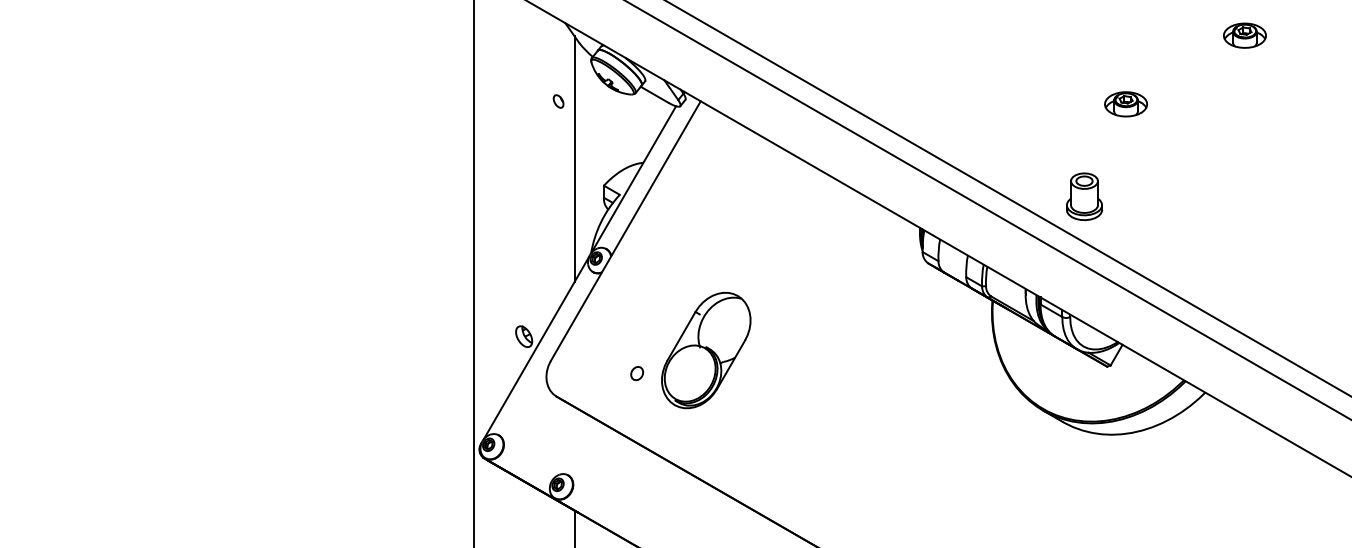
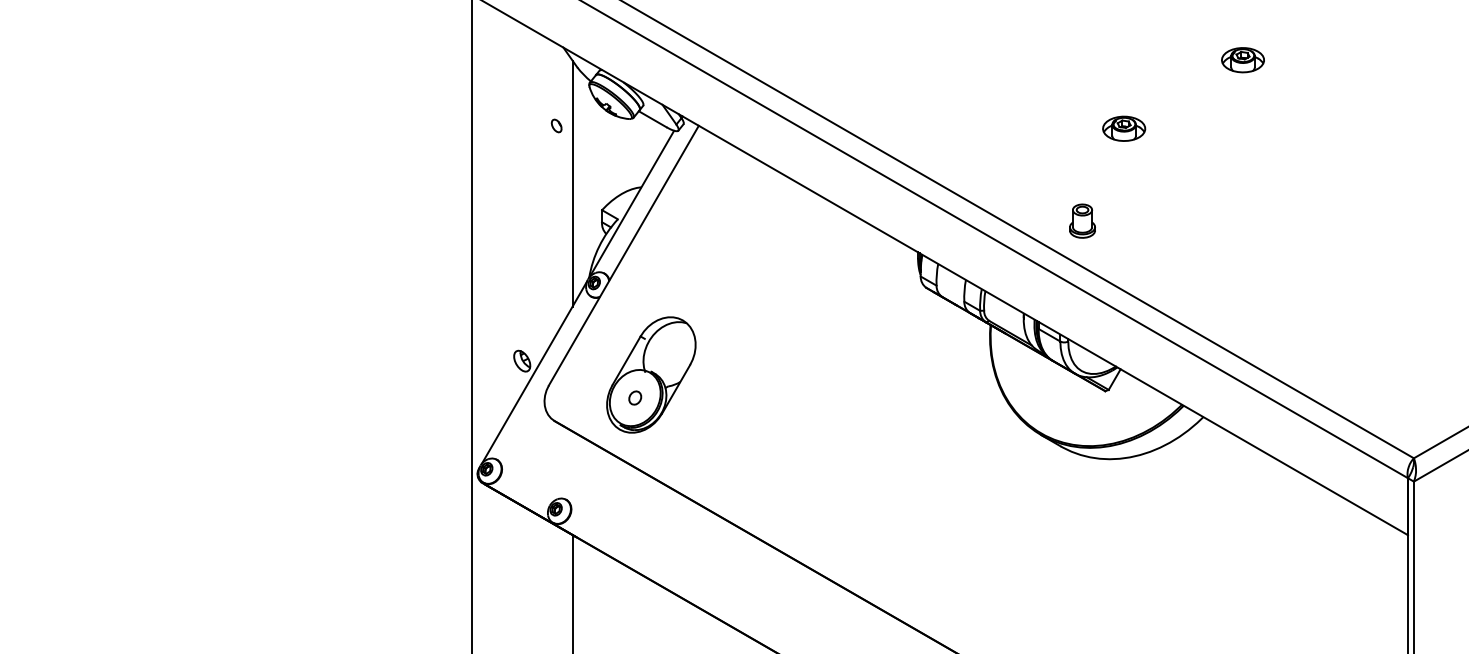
part: (1084, 196) -> (1082, 220), size x0.71
part: (706, 350) -> (651, 374), moved

